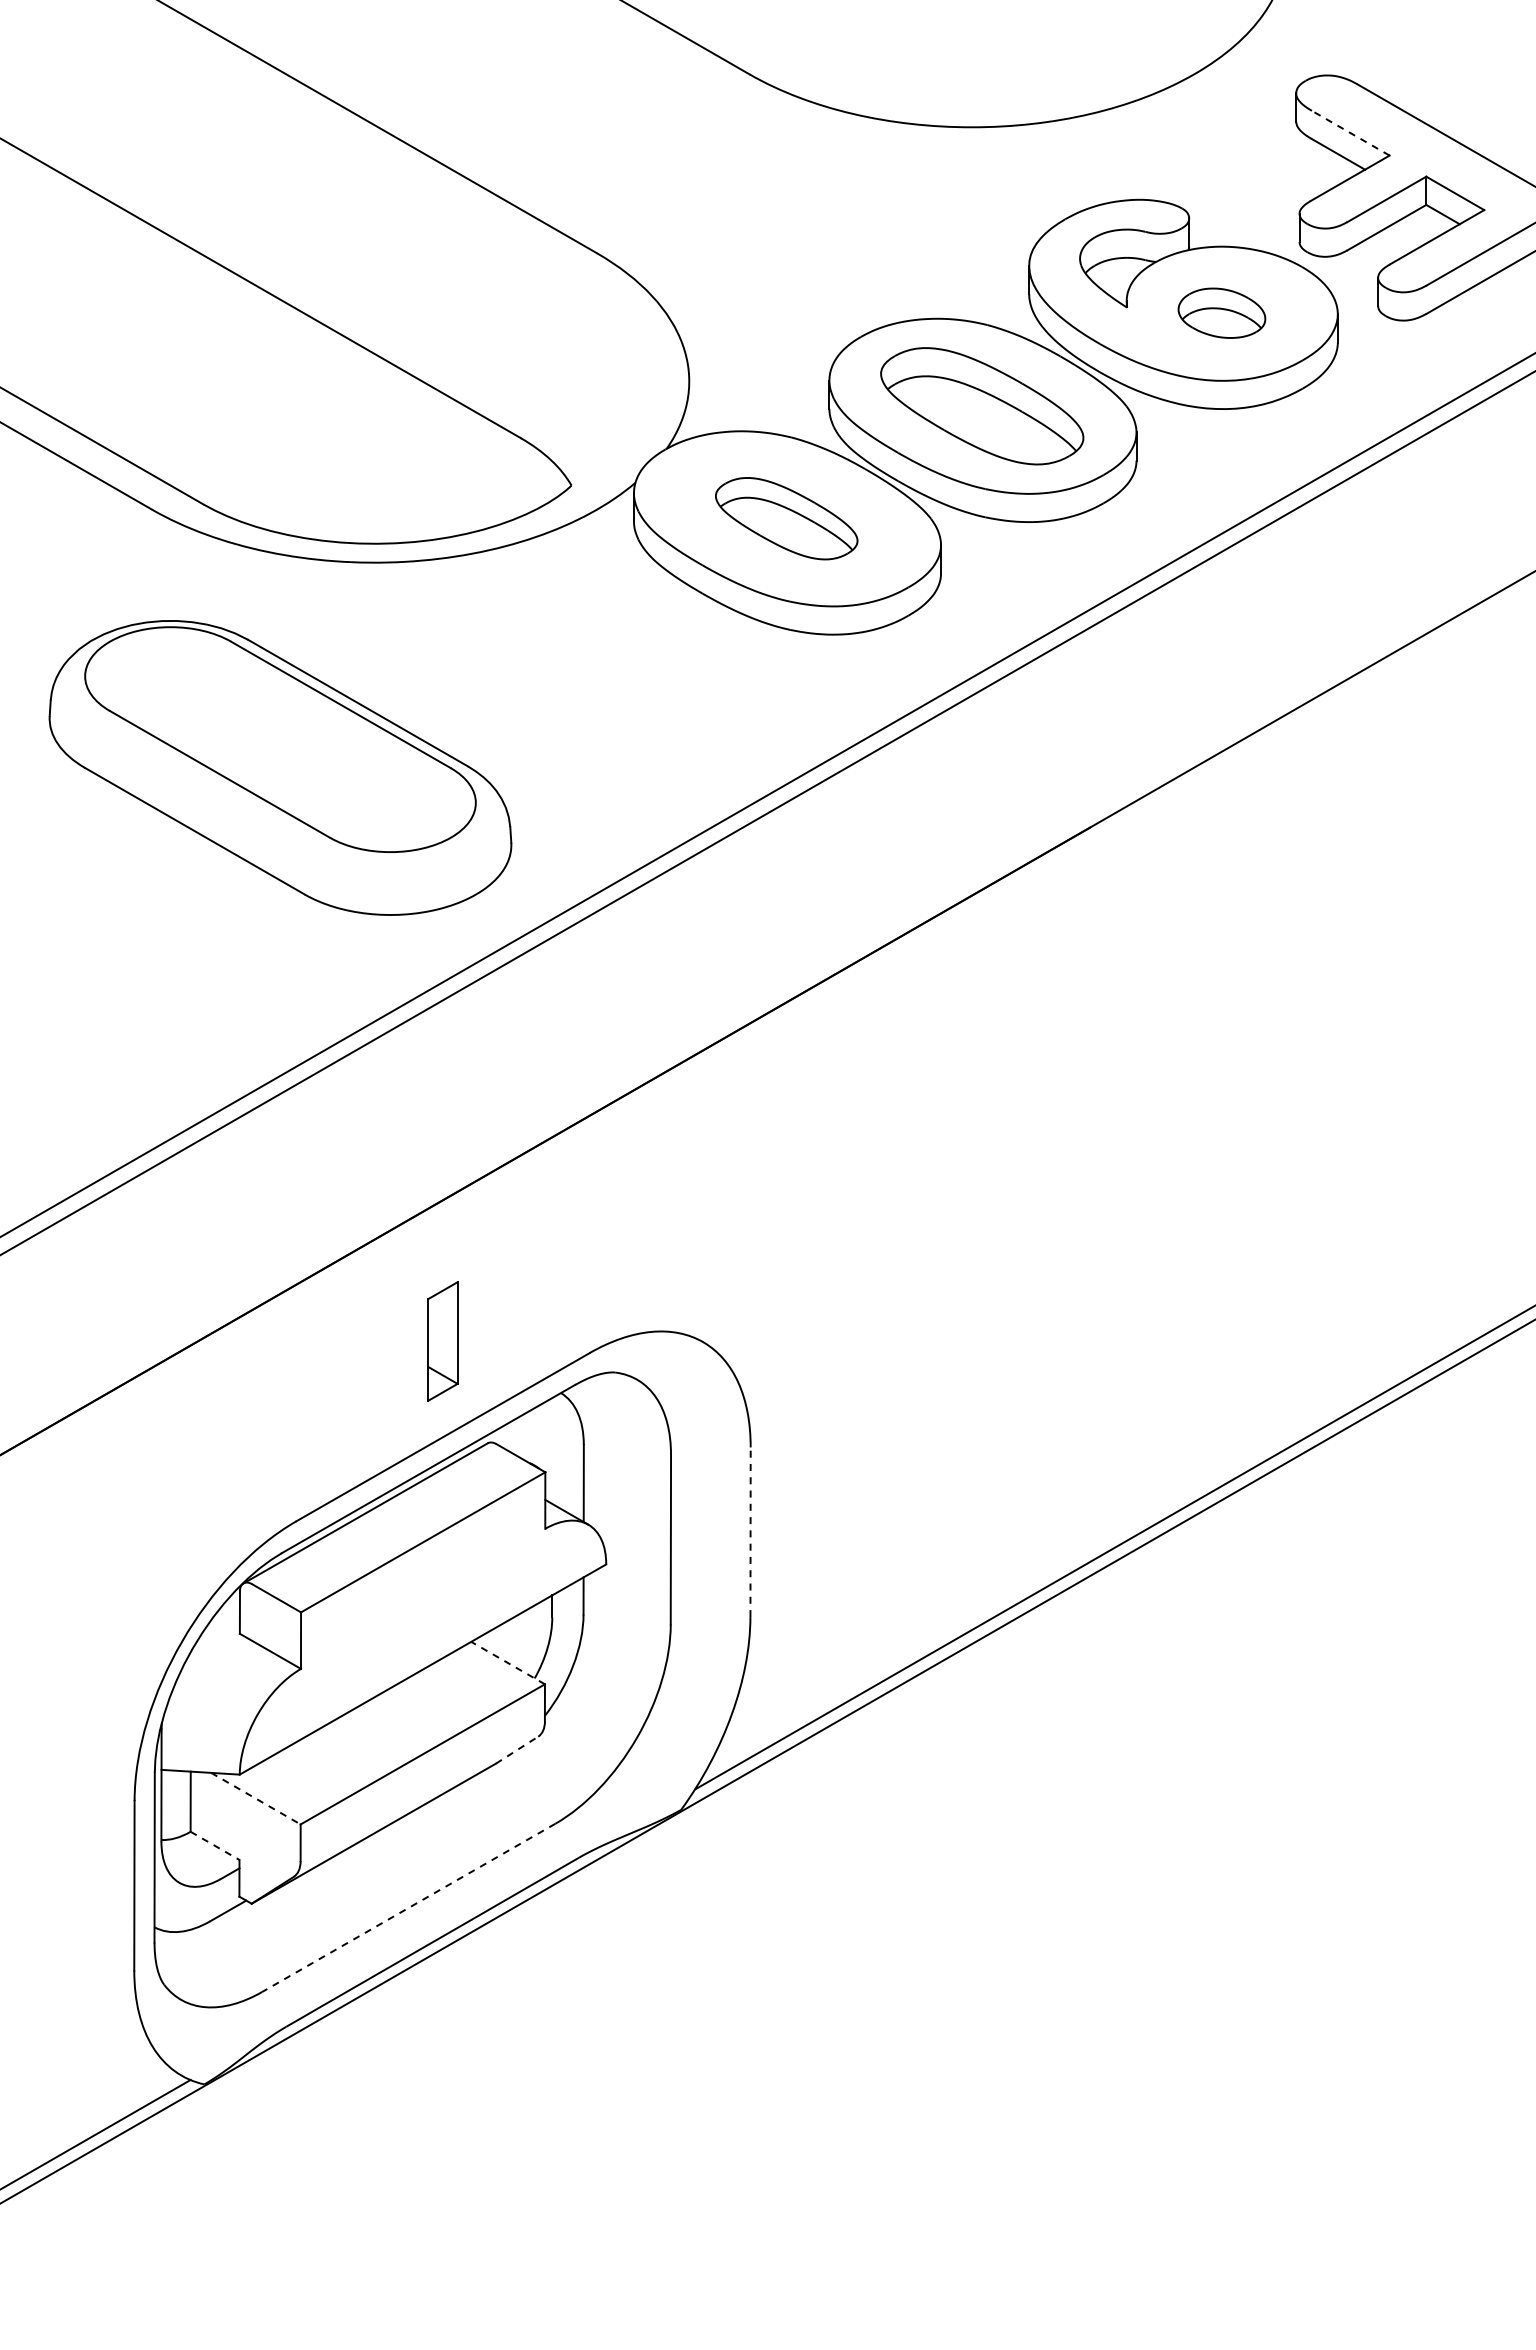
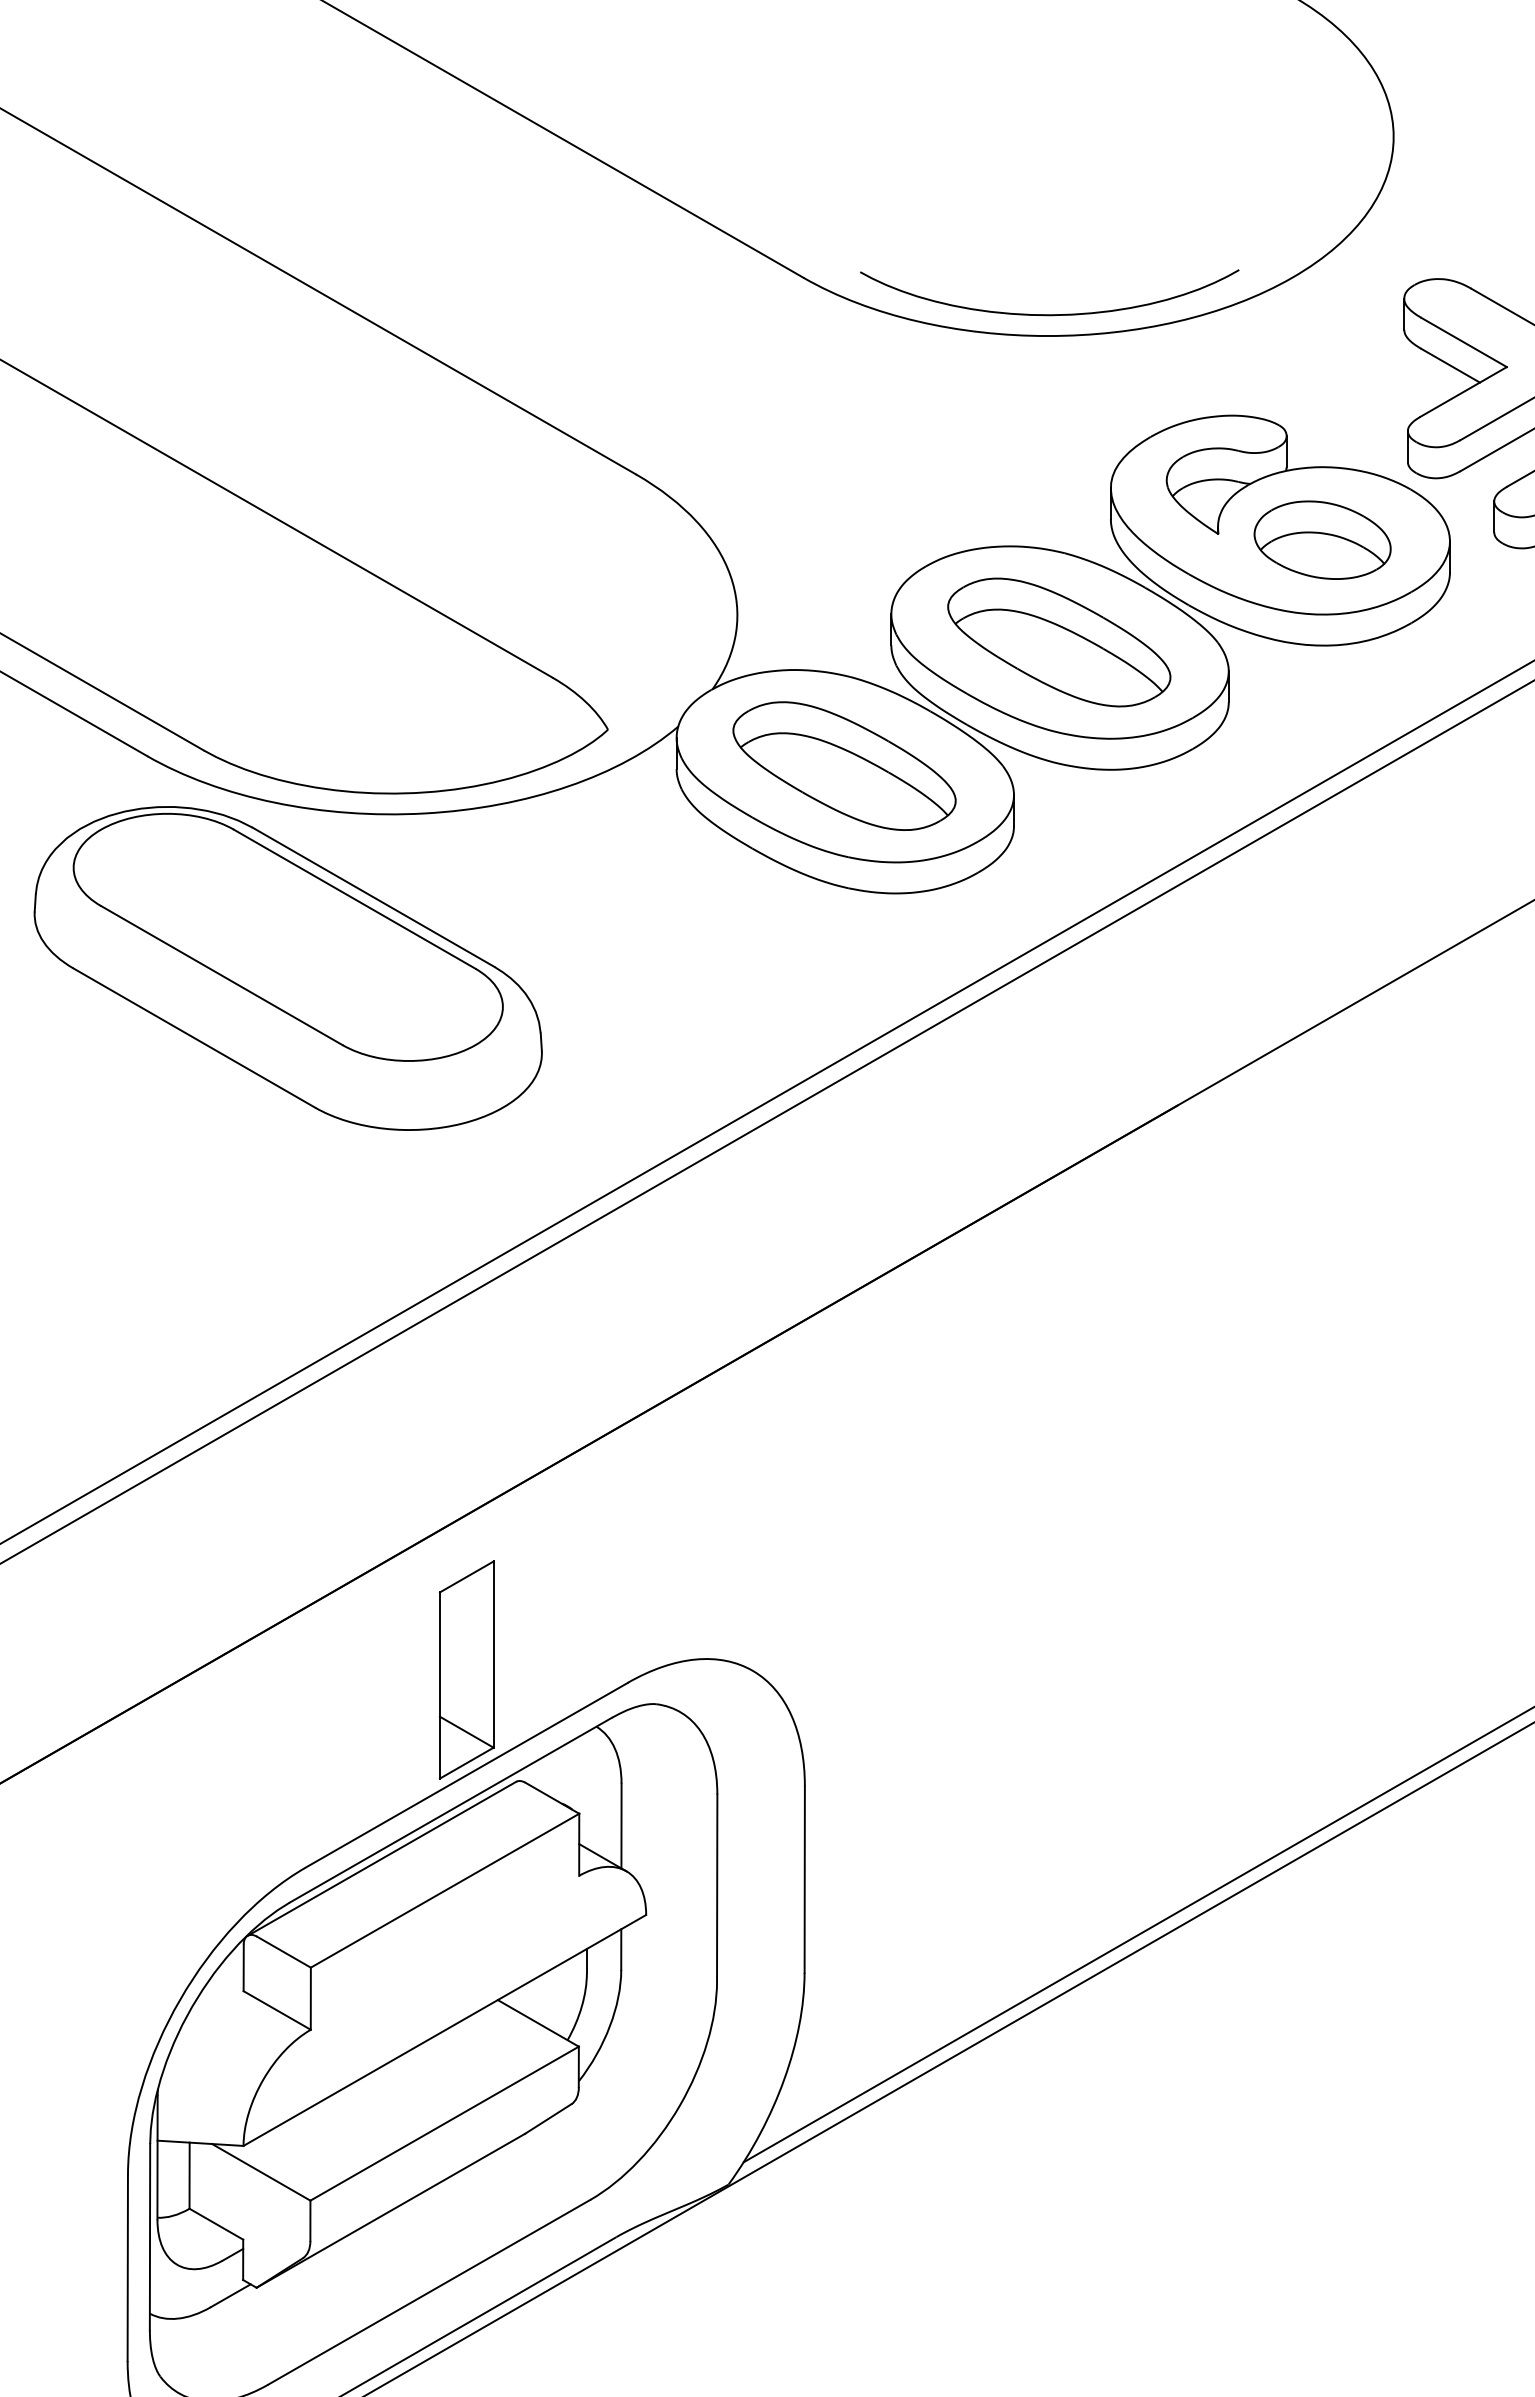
curve: (973, 107) -> (1049, 314), added
line: (1350, 133) -> (1463, 342), dashed -> solid
part: (1221, 313) -> (1322, 540), size x1.43
part: (786, 518) -> (844, 765), size x1.43
part: (280, 767) -> (288, 967), moved
part: (442, 1341) -> (466, 1670), size x1.67
line: (750, 1532) -> (804, 1879), dashed -> solid
line: (508, 1663) -> (538, 2023), dashed -> solid
line: (517, 1749) -> (548, 2118), dashed -> solid
line: (255, 1798) -> (260, 2172), dashed -> solid
line: (215, 1846) -> (216, 2224), dashed -> solid
line: (408, 1907) -> (428, 2291), dashed -> solid

